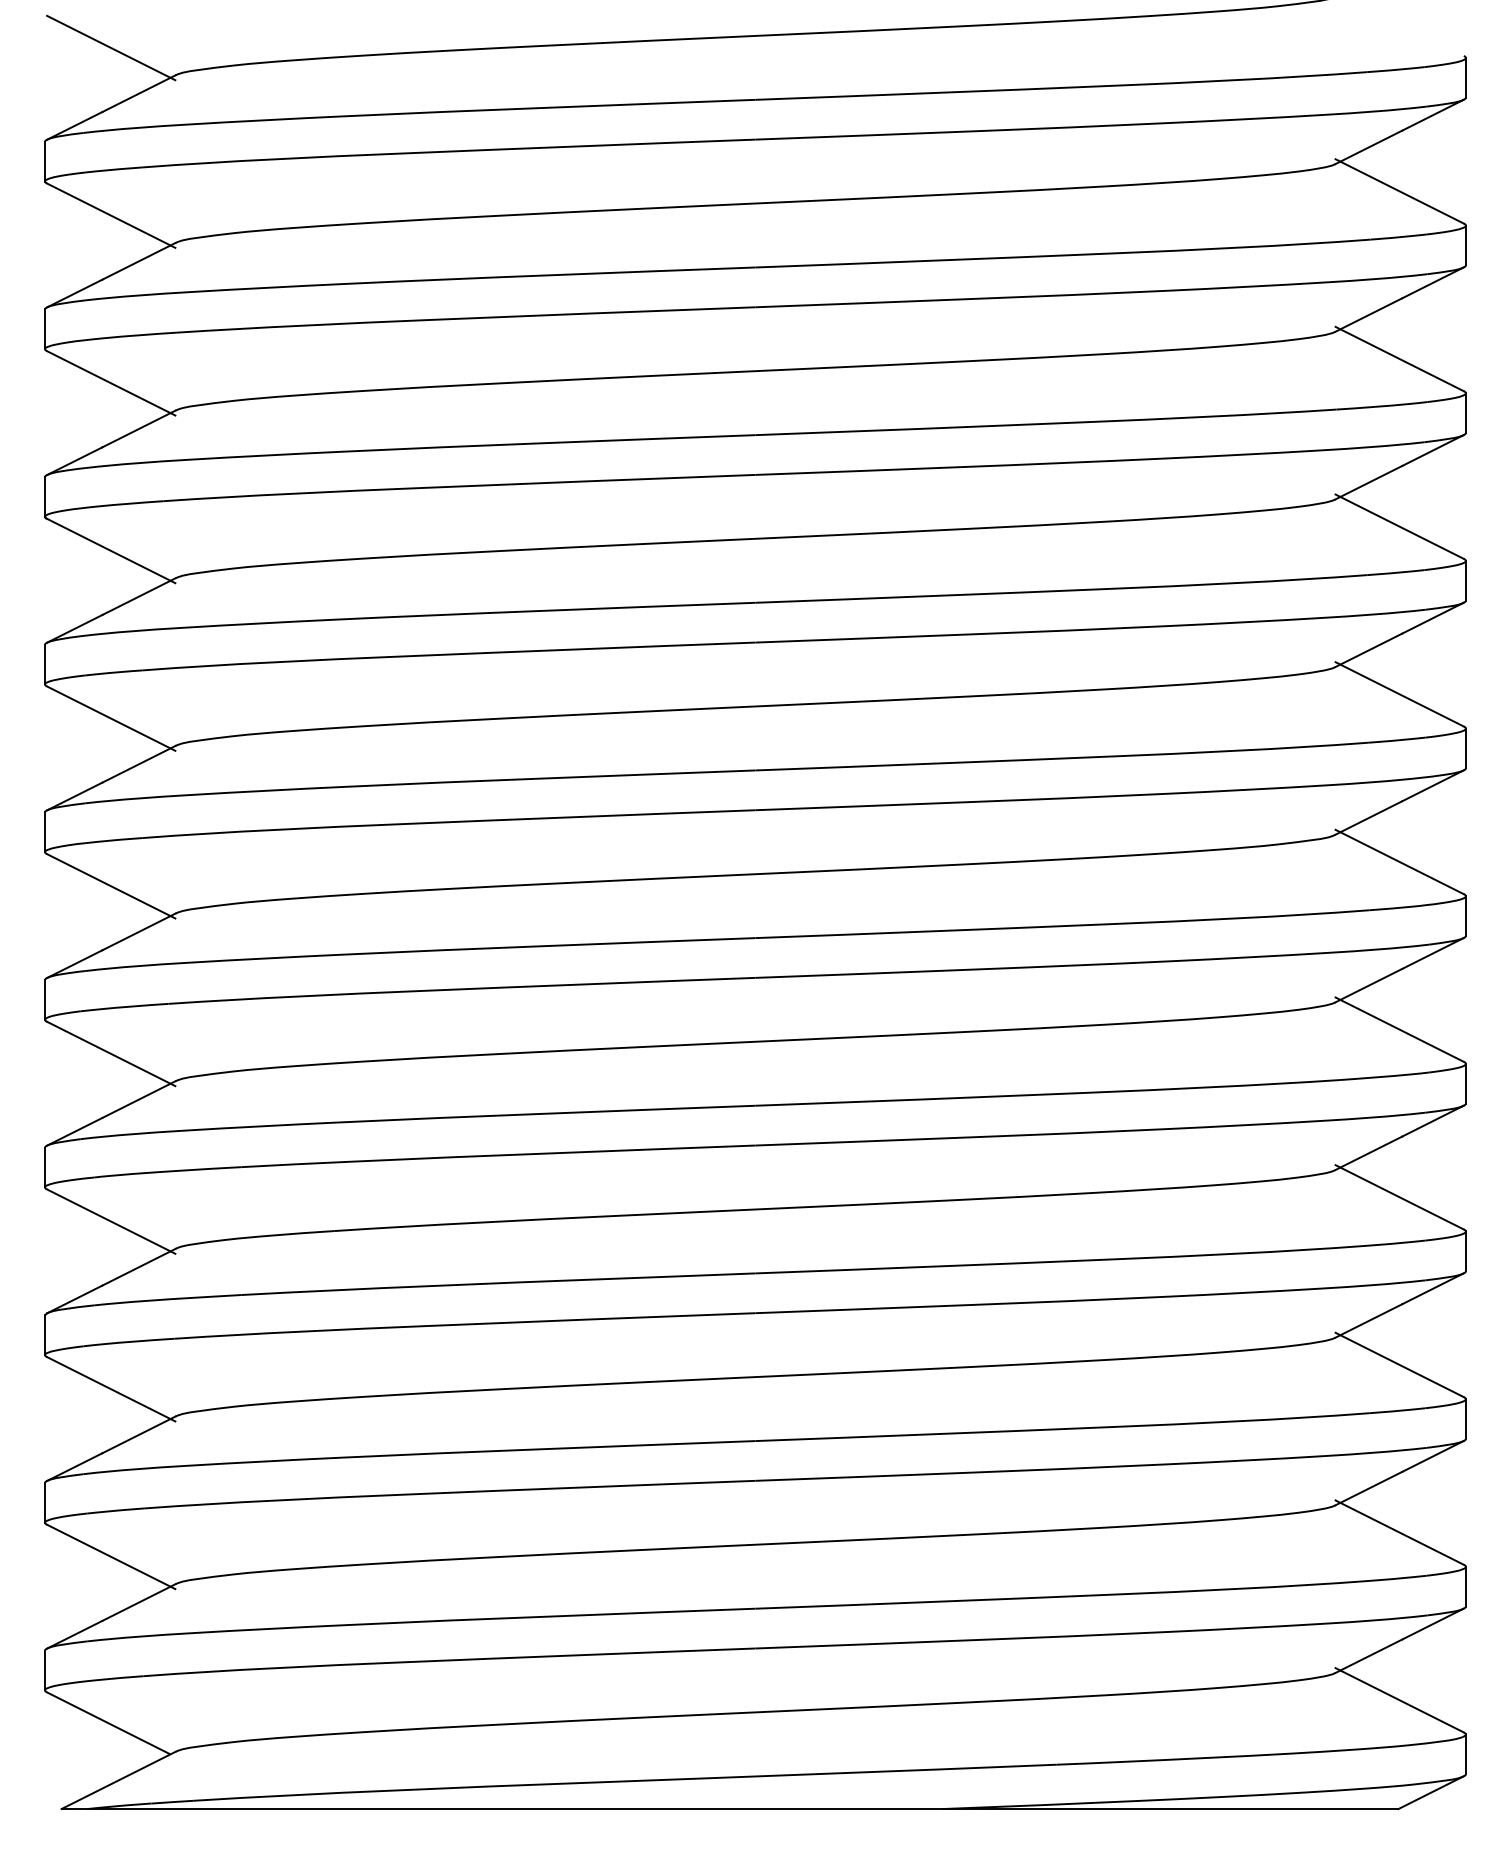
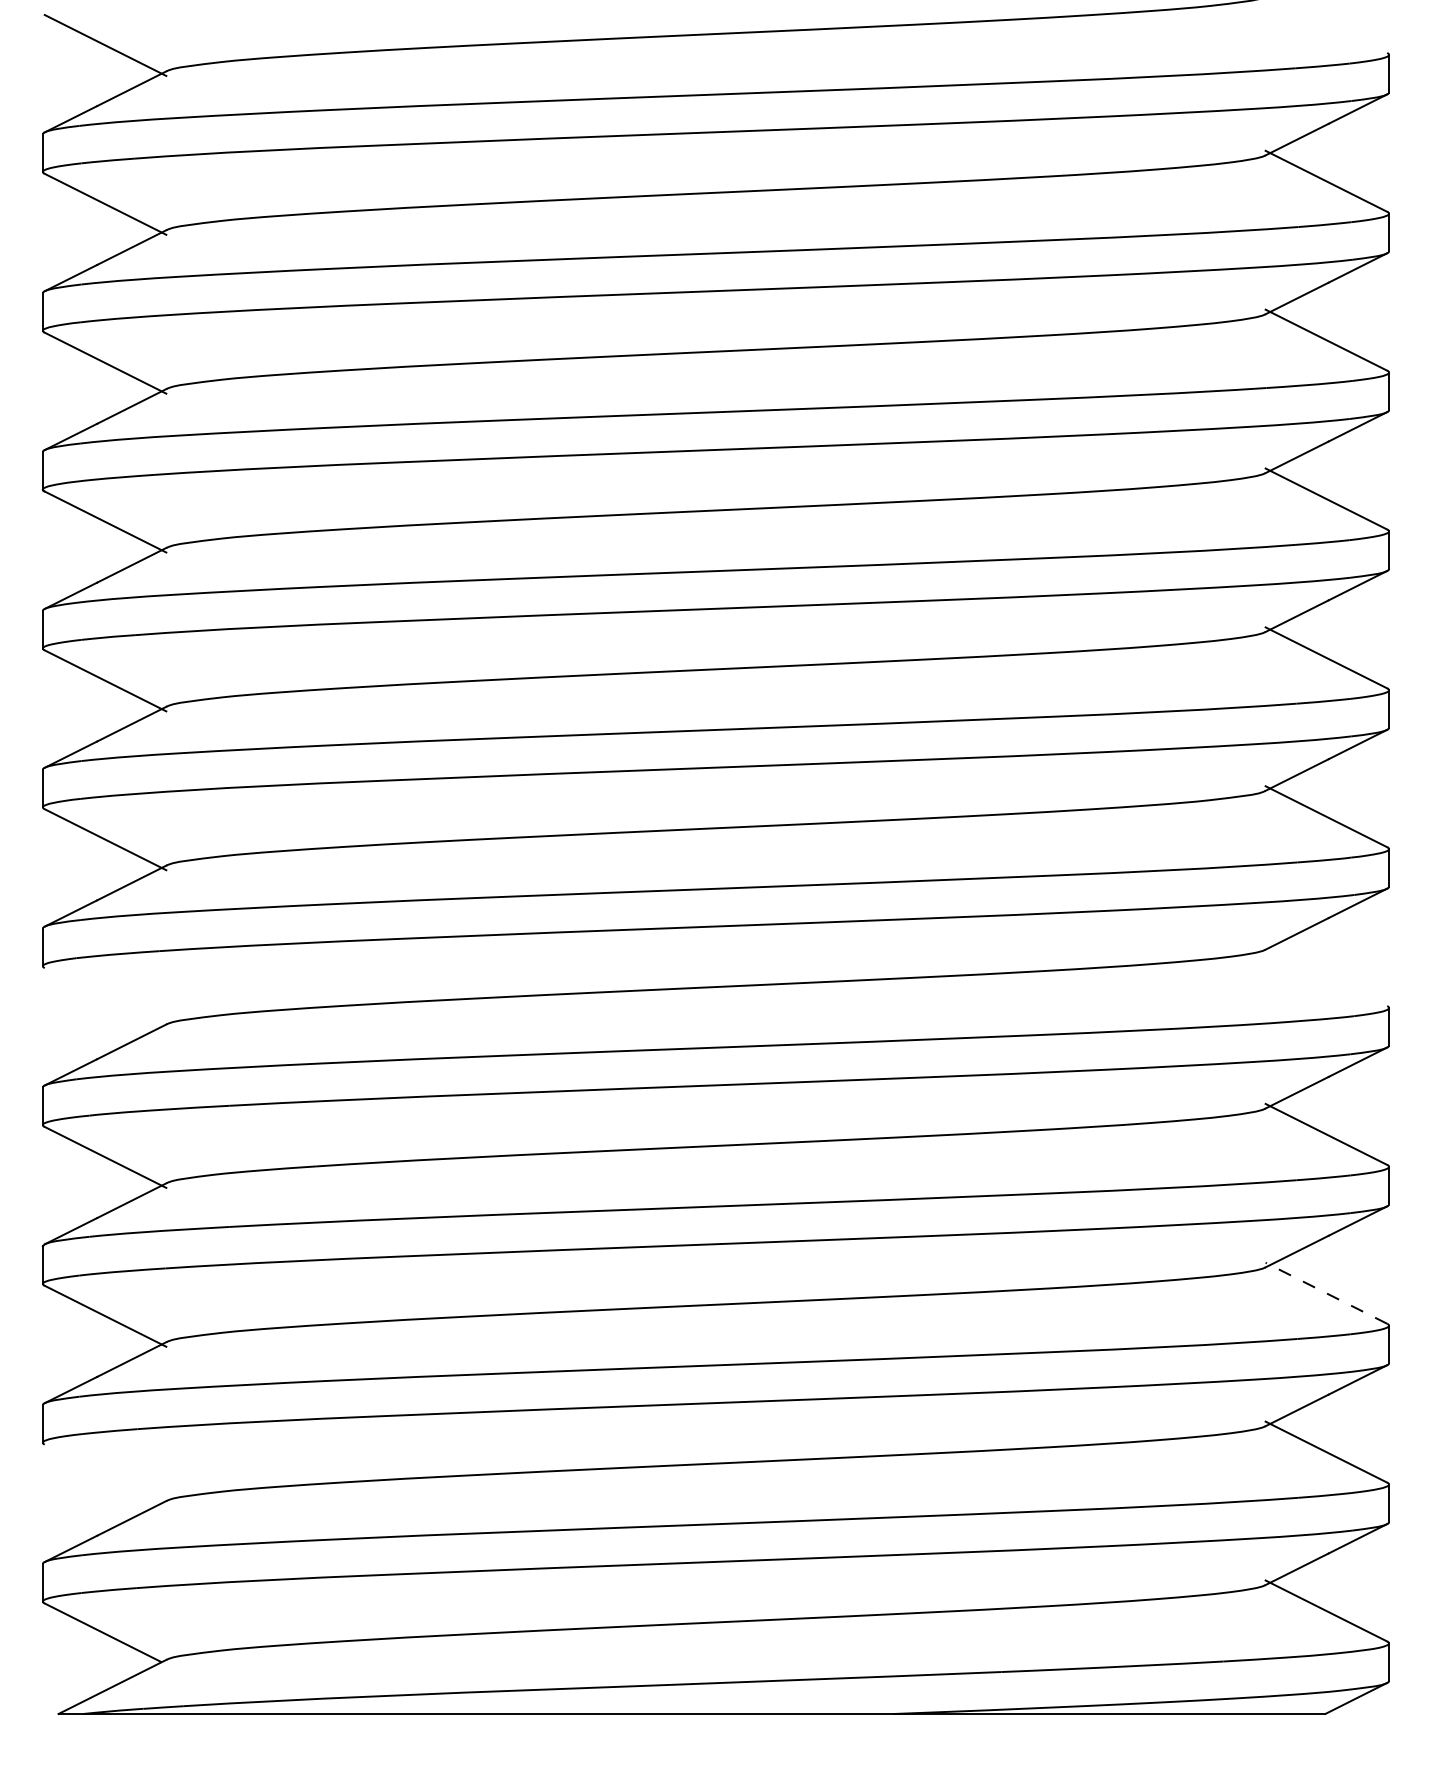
line: (1399, 1029) -> (1326, 975), removed
line: (111, 1053) -> (105, 998), removed
line: (1399, 1364) -> (1326, 1292), solid -> dashed
line: (111, 1556) -> (105, 1474), removed

